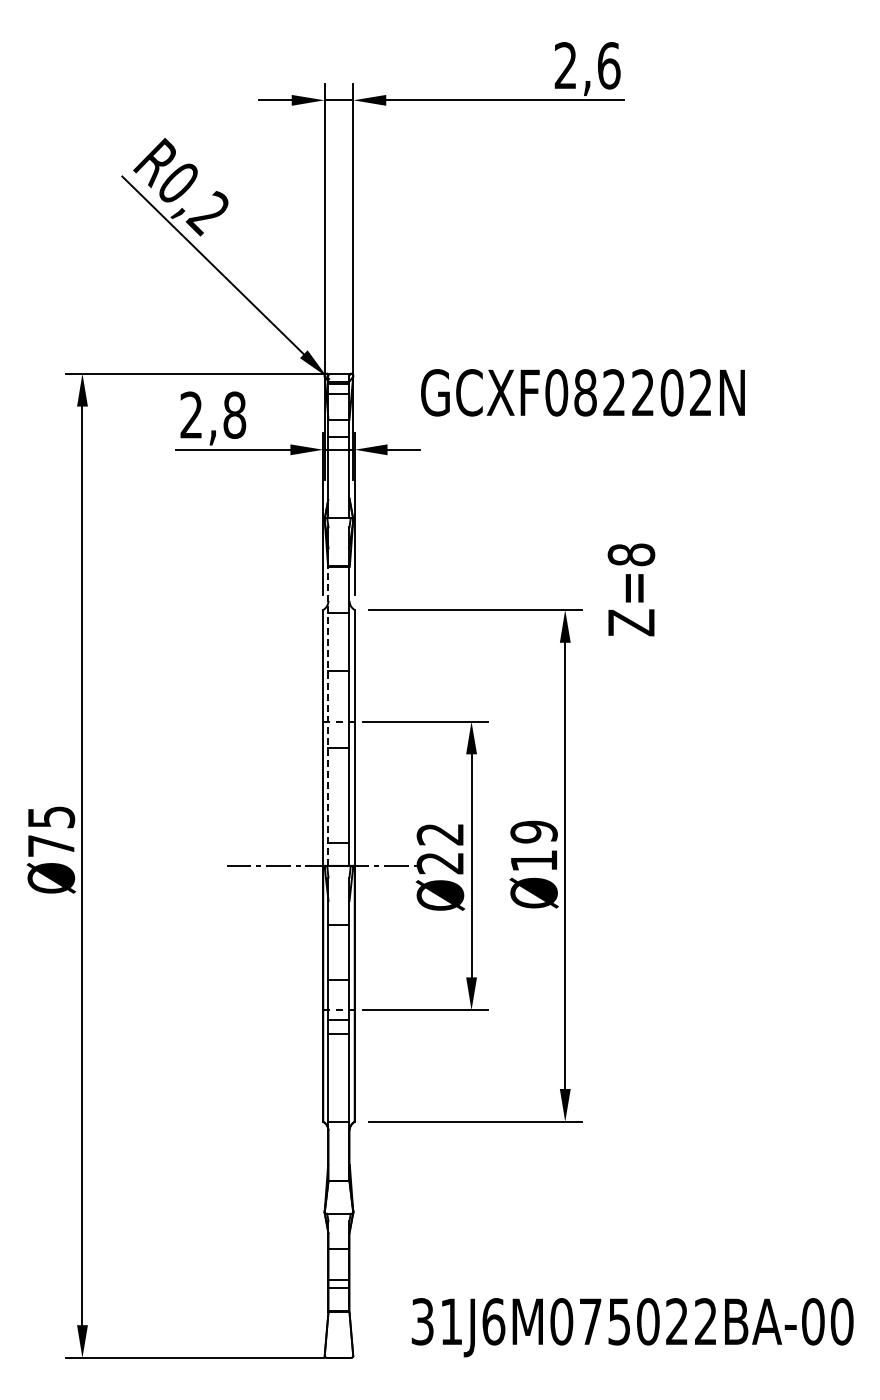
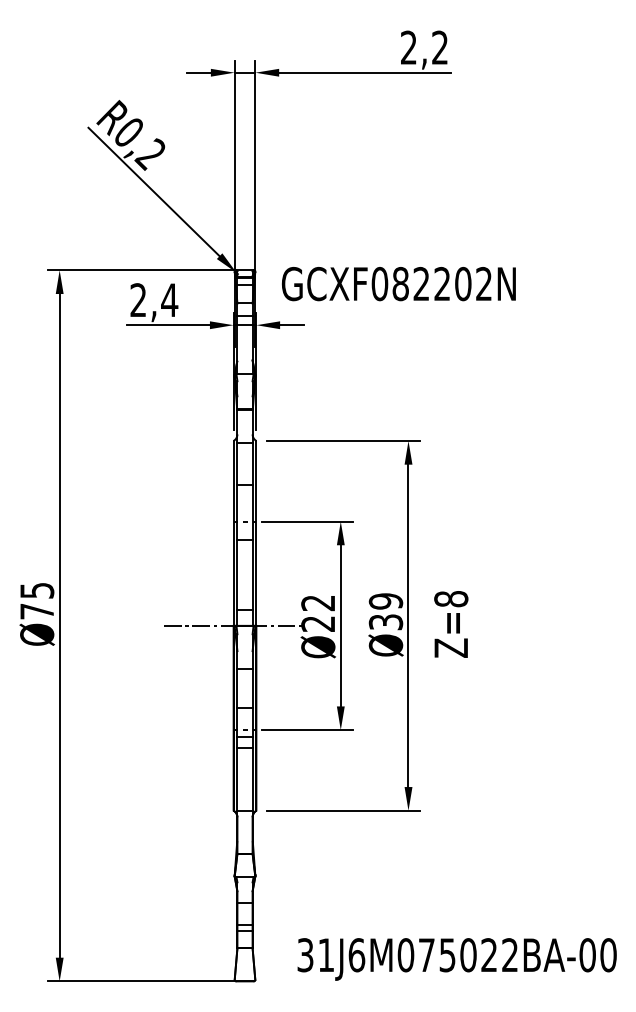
text: (609, 65) -> (440, 47), 2,6 -> 2,2
text: (582, 392) -> (398, 283), moved
text: (234, 414) -> (169, 299), 2,8 -> 2,4
text: (631, 589) -> (451, 624), moved
line: (328, 716) -> (237, 517), dashed -> solid
text: (533, 860) -> (385, 621), Ø19 -> Ø39

